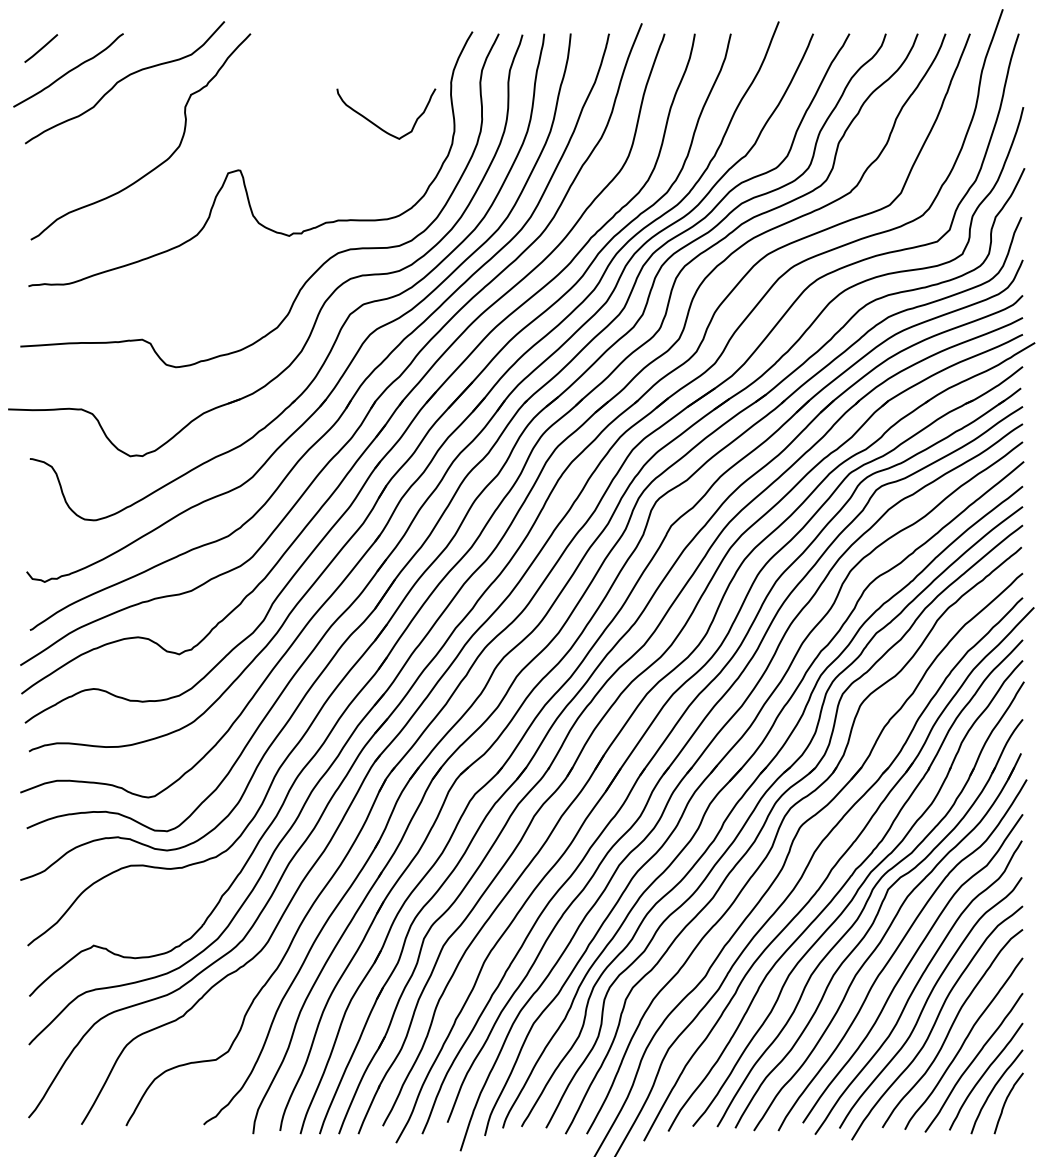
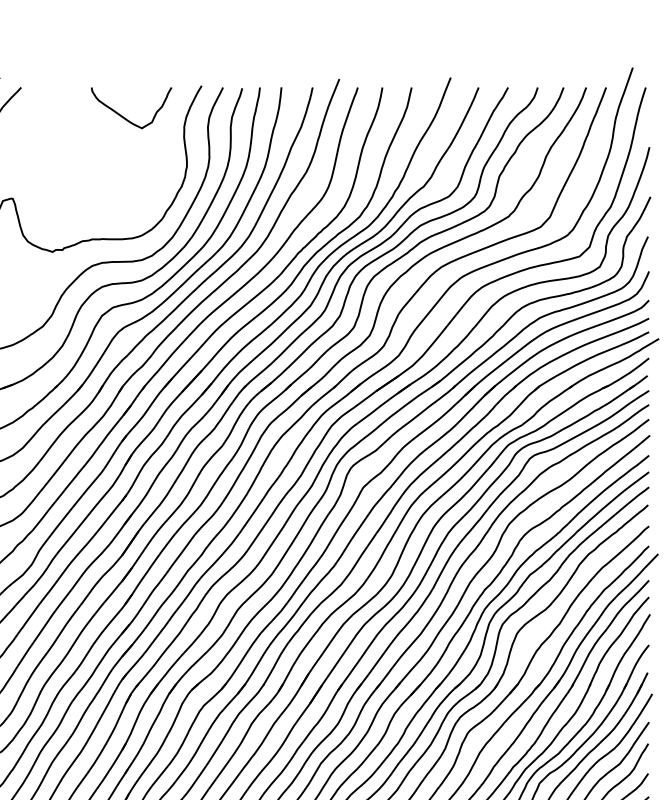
curve: (379, 126) -> (125, 118), moved

